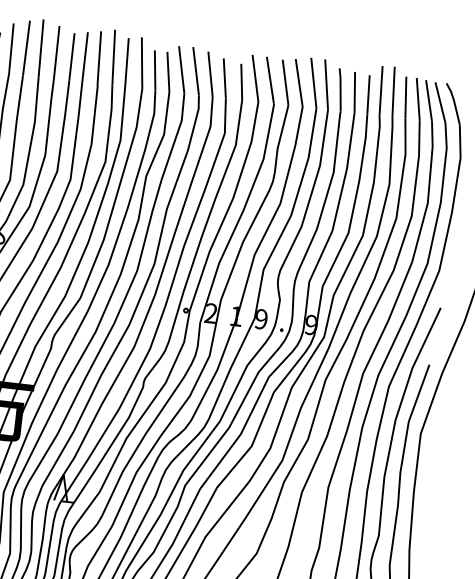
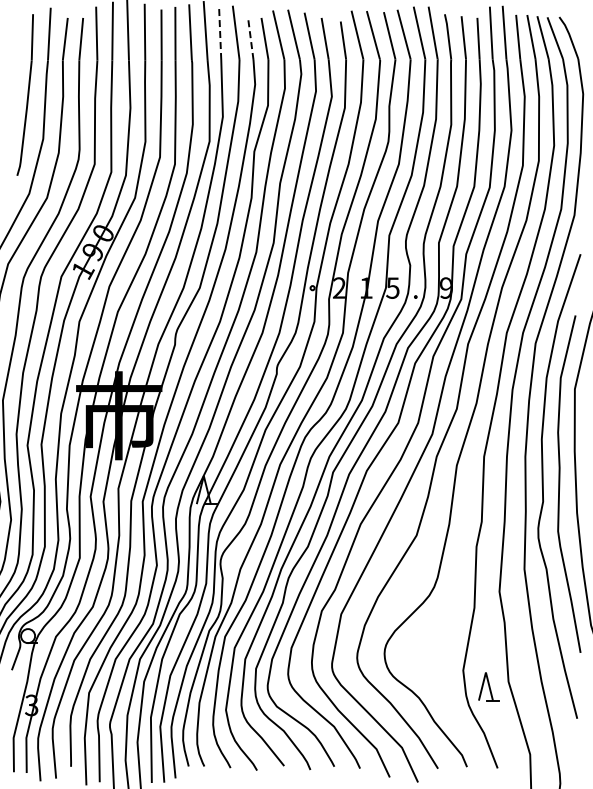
line: (127, 62) -> (220, 34), solid -> dashed
line: (154, 69) -> (250, 38), solid -> dashed
text: (260, 318) -> (392, 287), 9 -> 5

